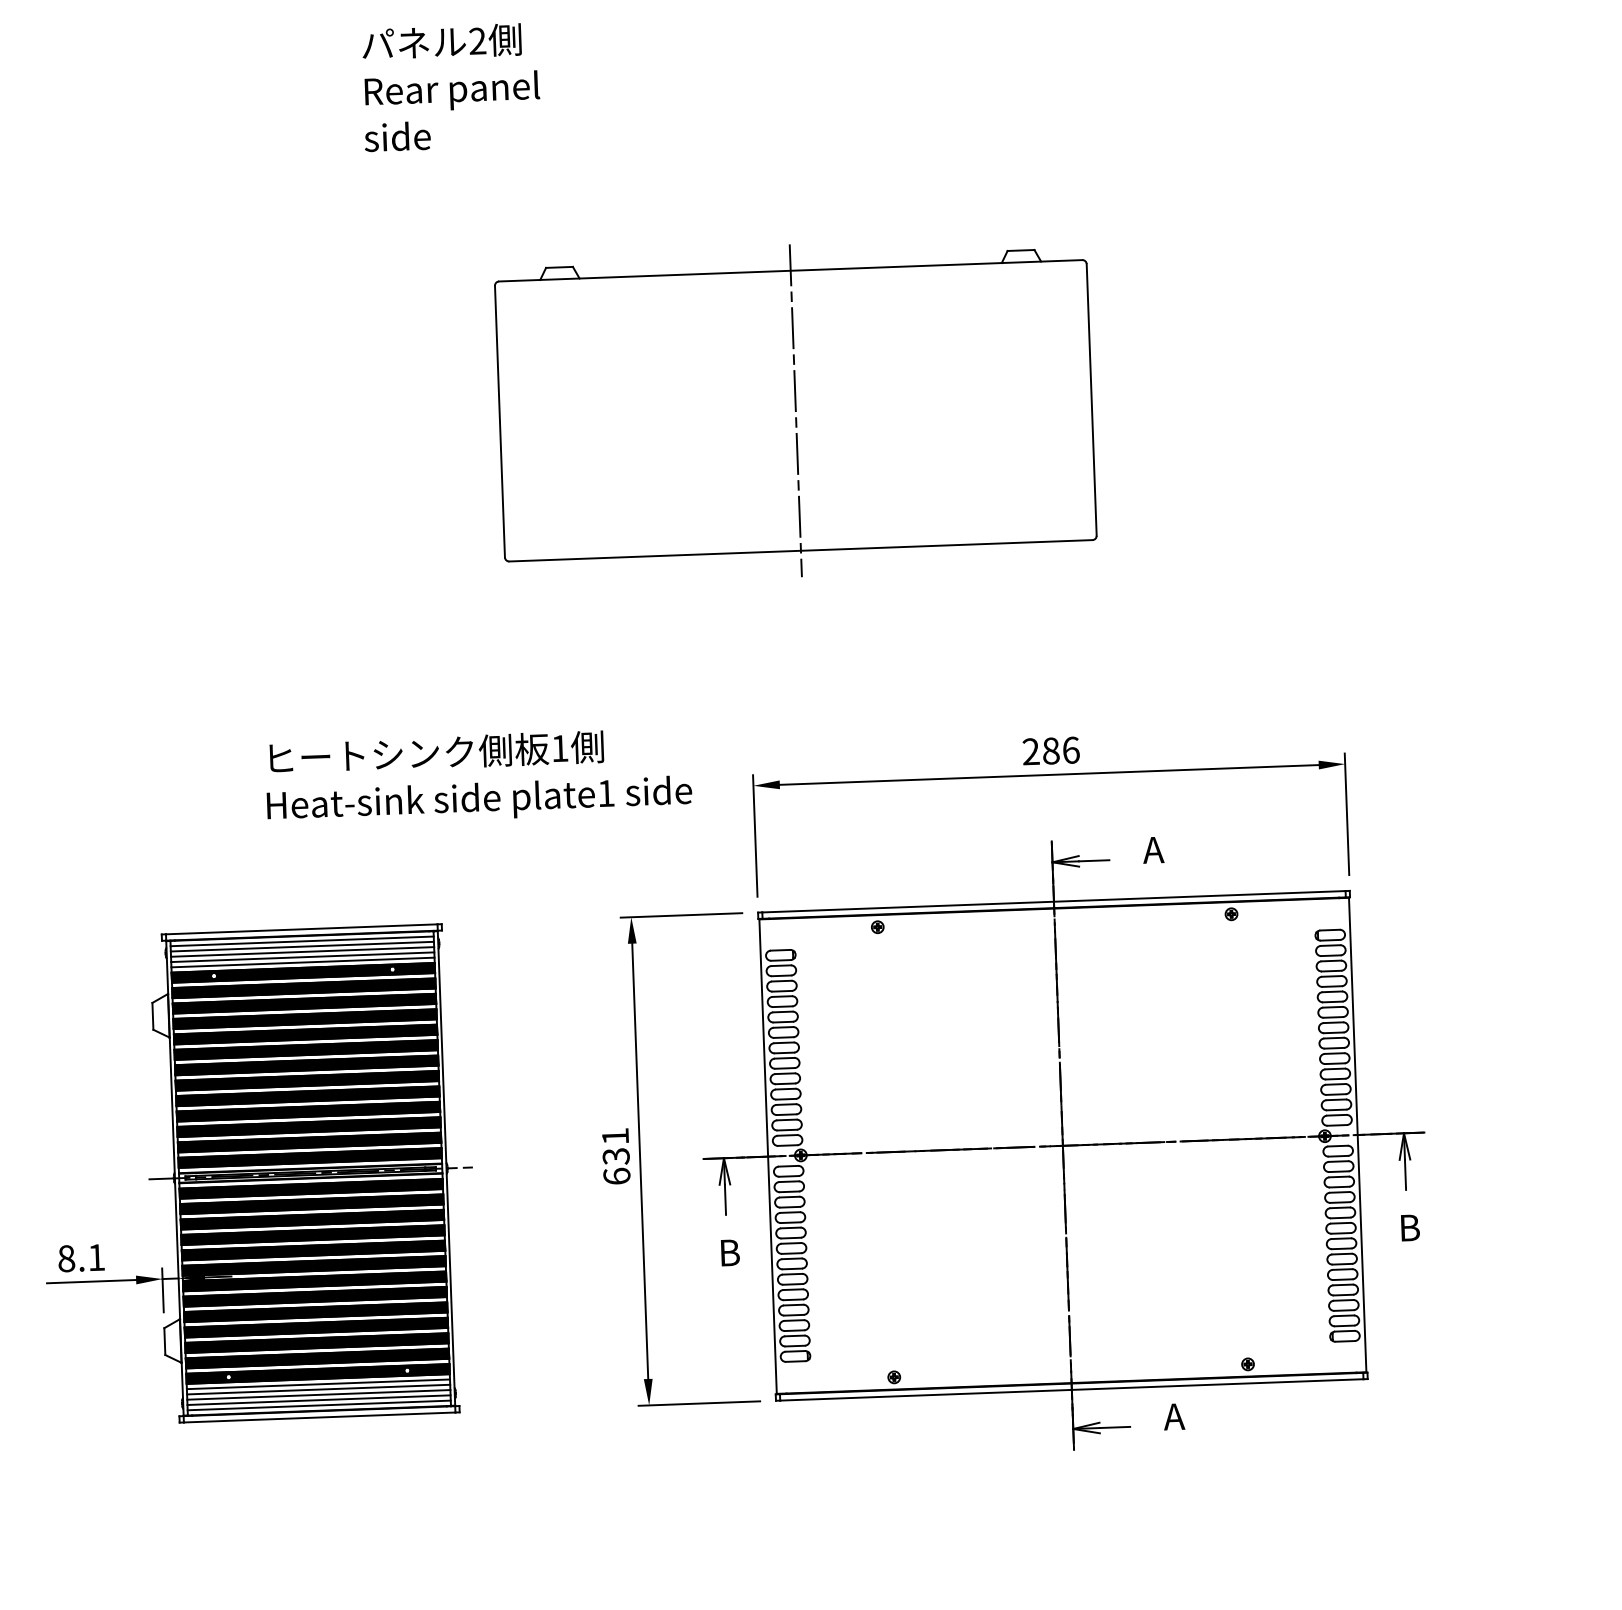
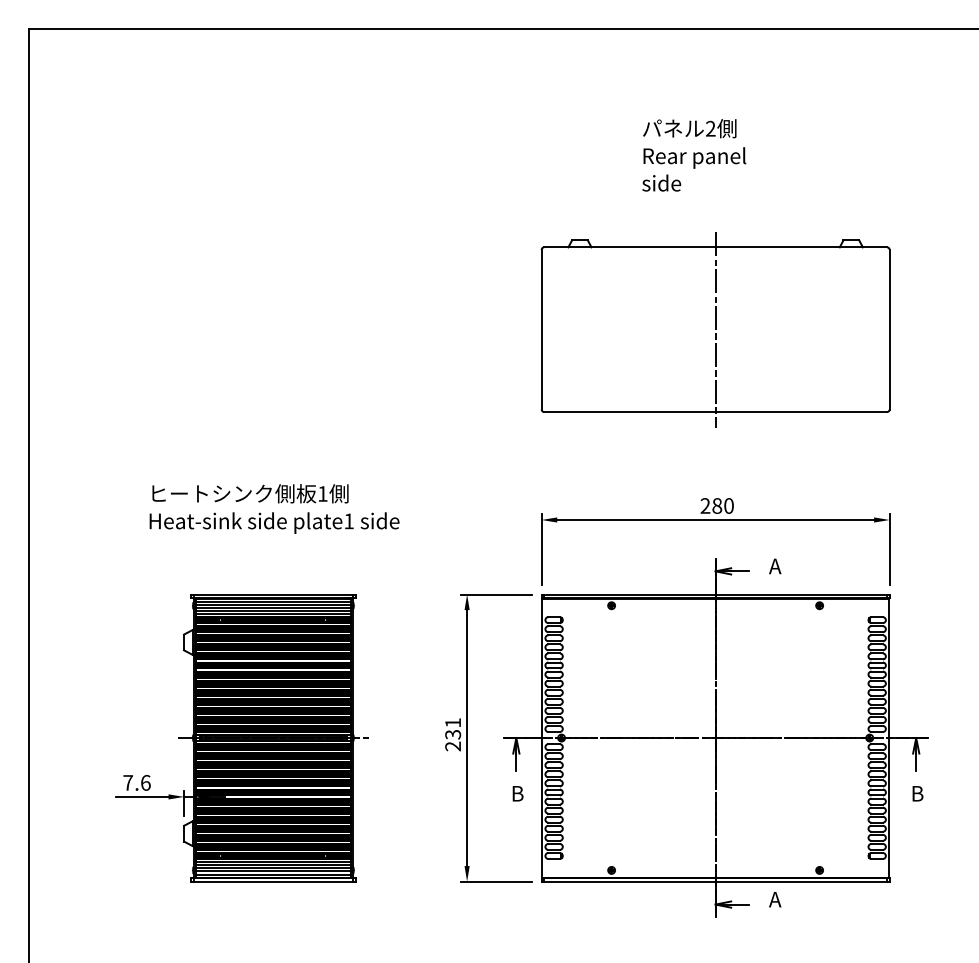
text: (451, 87) -> (694, 155), moved
part: (795, 410) -> (715, 329), moved
text: (1070, 749) -> (728, 505), 286 -> 280
text: (478, 776) -> (274, 508), moved
text: (617, 1176) -> (453, 746), 631 -> 231
text: (80, 1257) -> (136, 782), 8.1 -> 7.6

